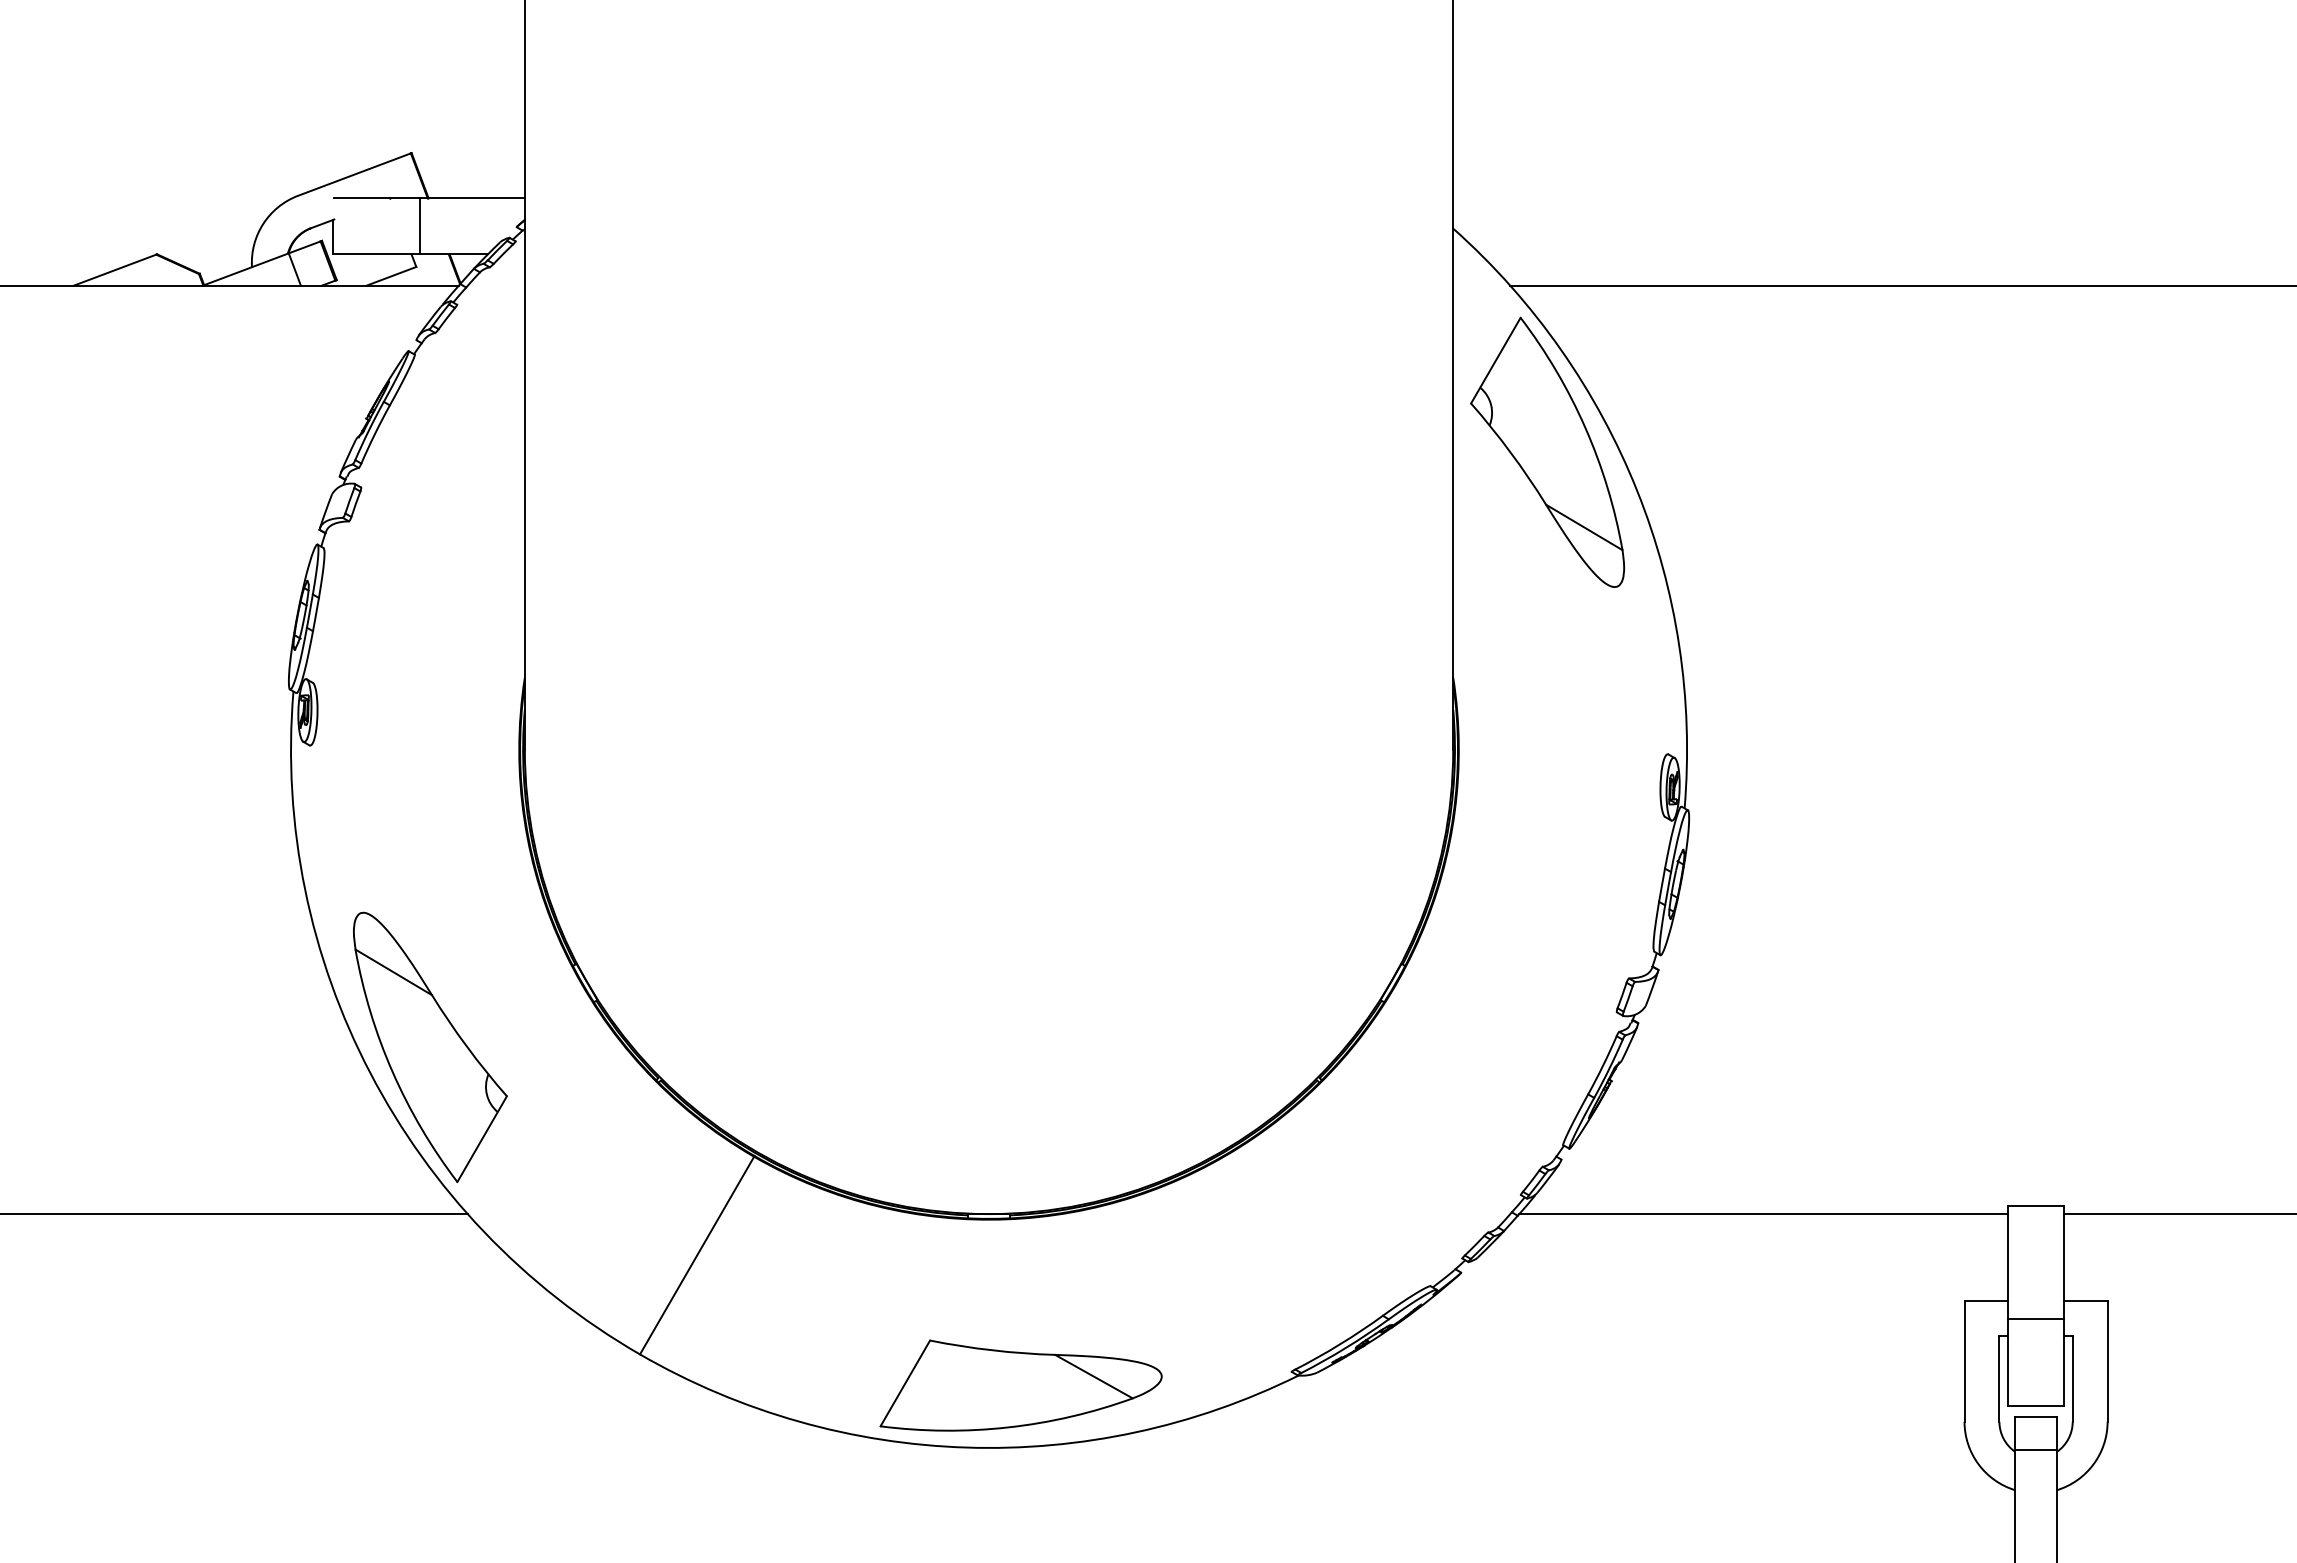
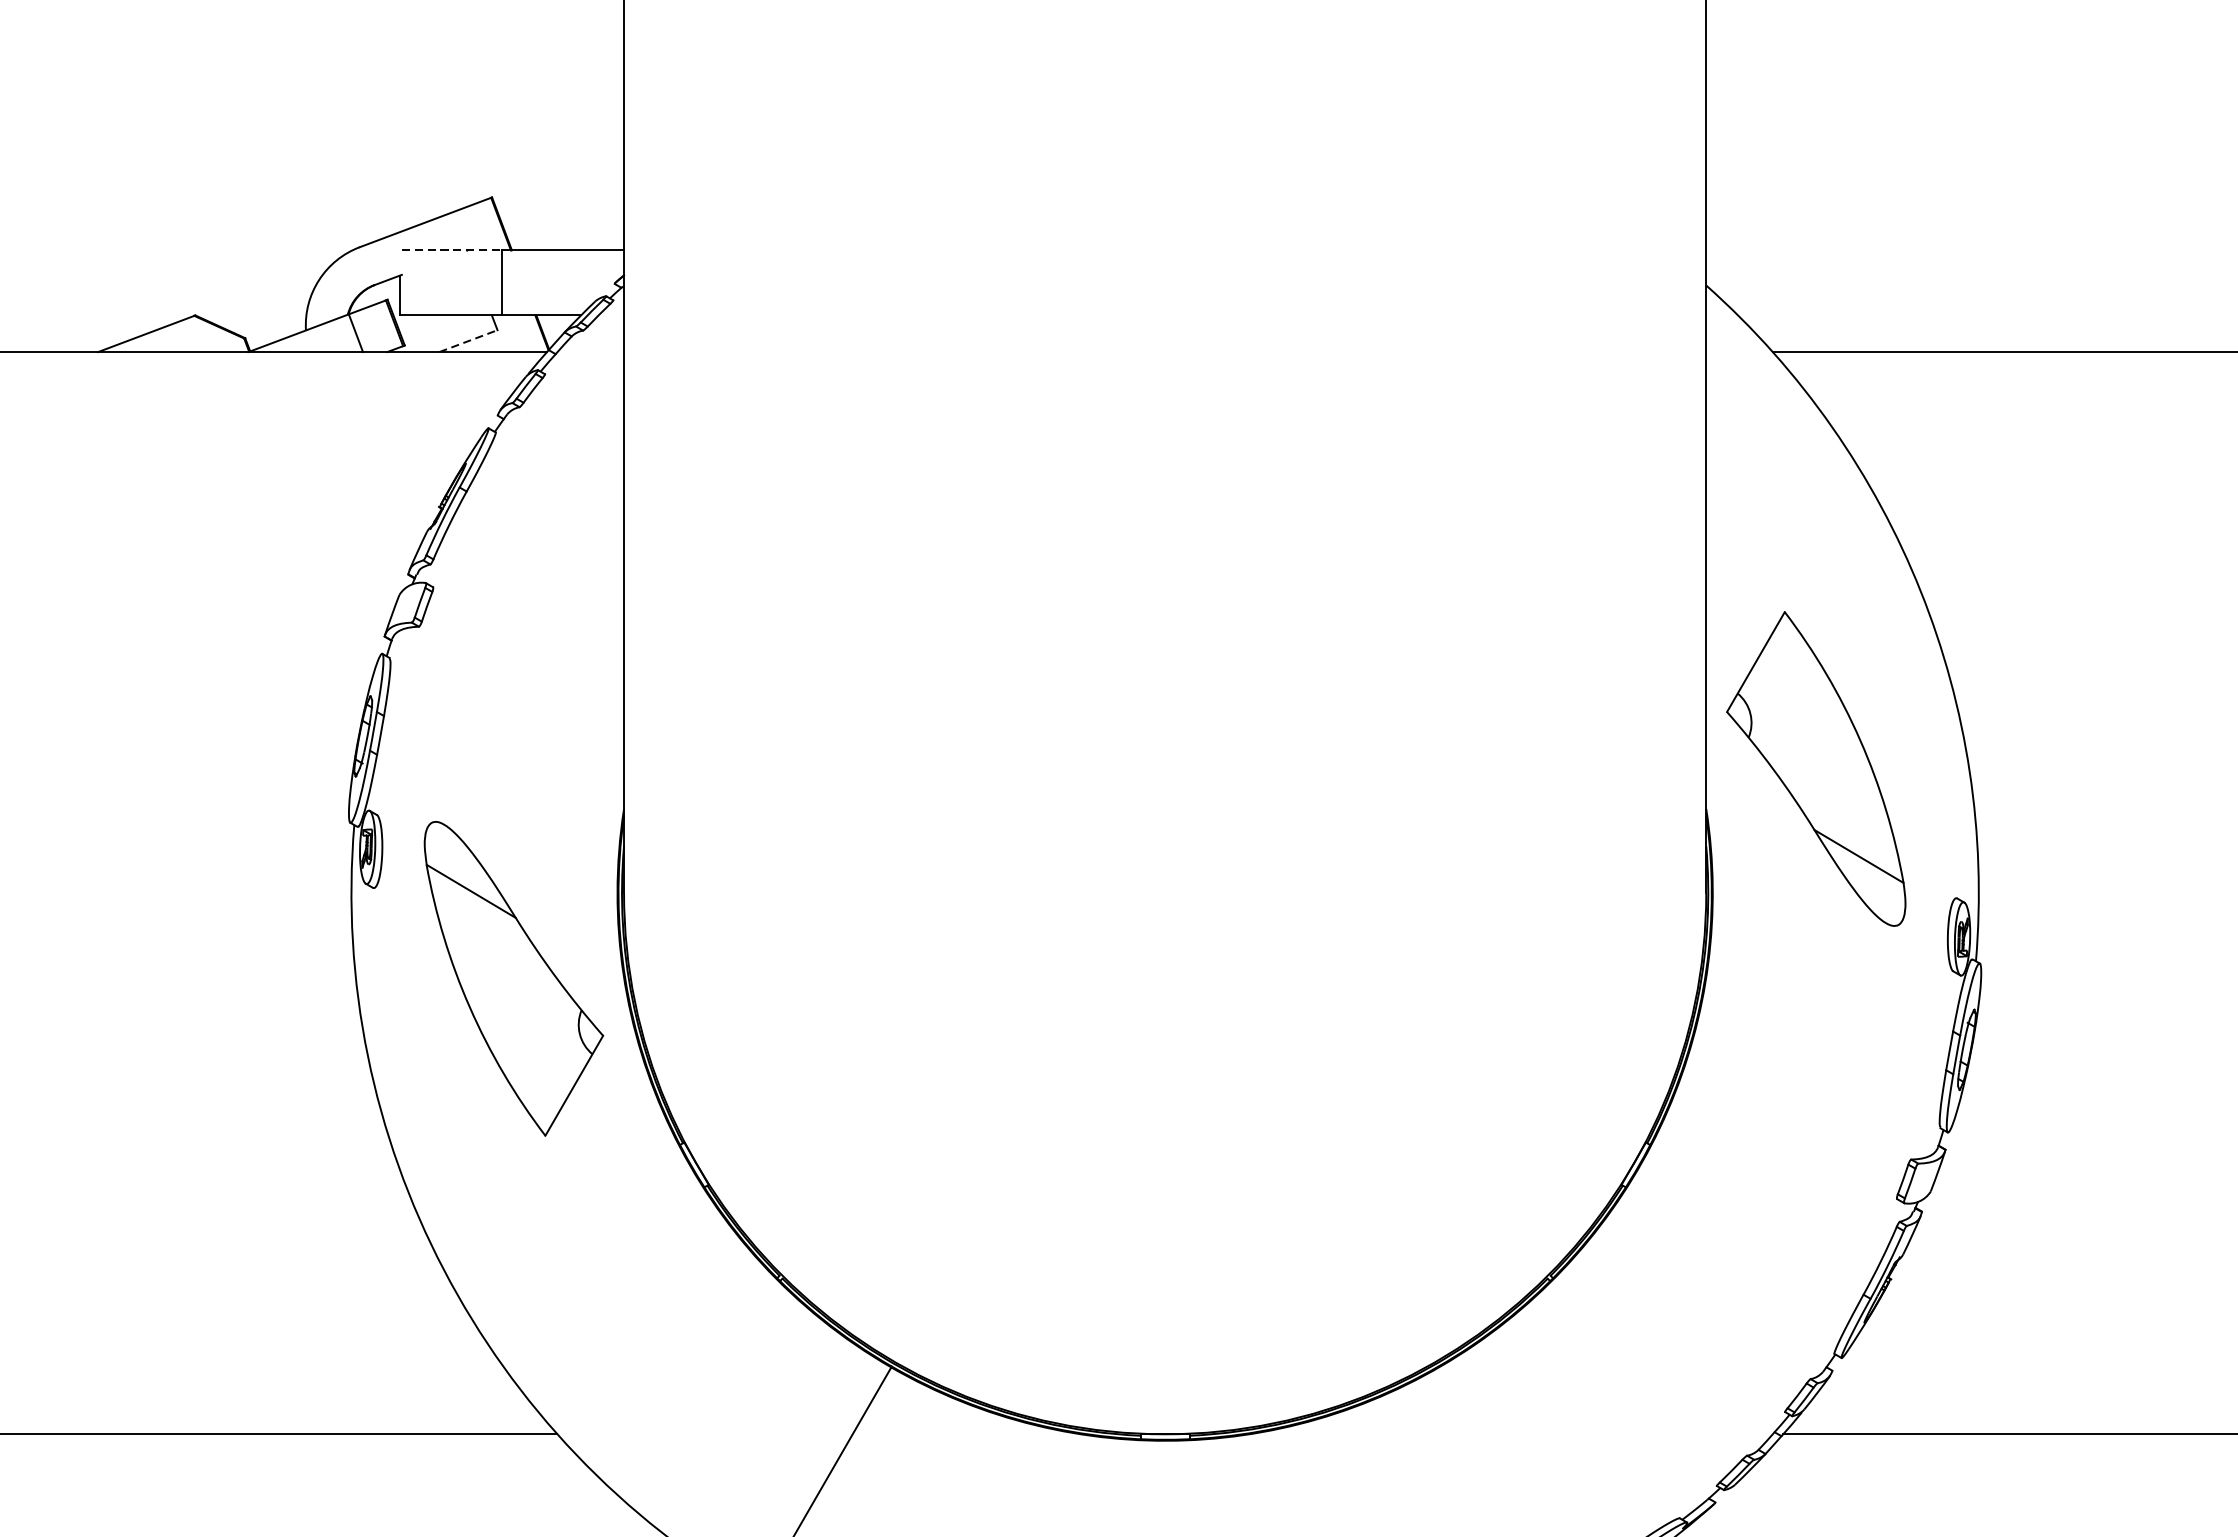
line: (377, 198) -> (452, 250), solid -> dashed
line: (391, 276) -> (468, 341), solid -> dashed
part: (1547, 451) -> (1816, 767), moved
part: (430, 1046) -> (514, 977), moved

